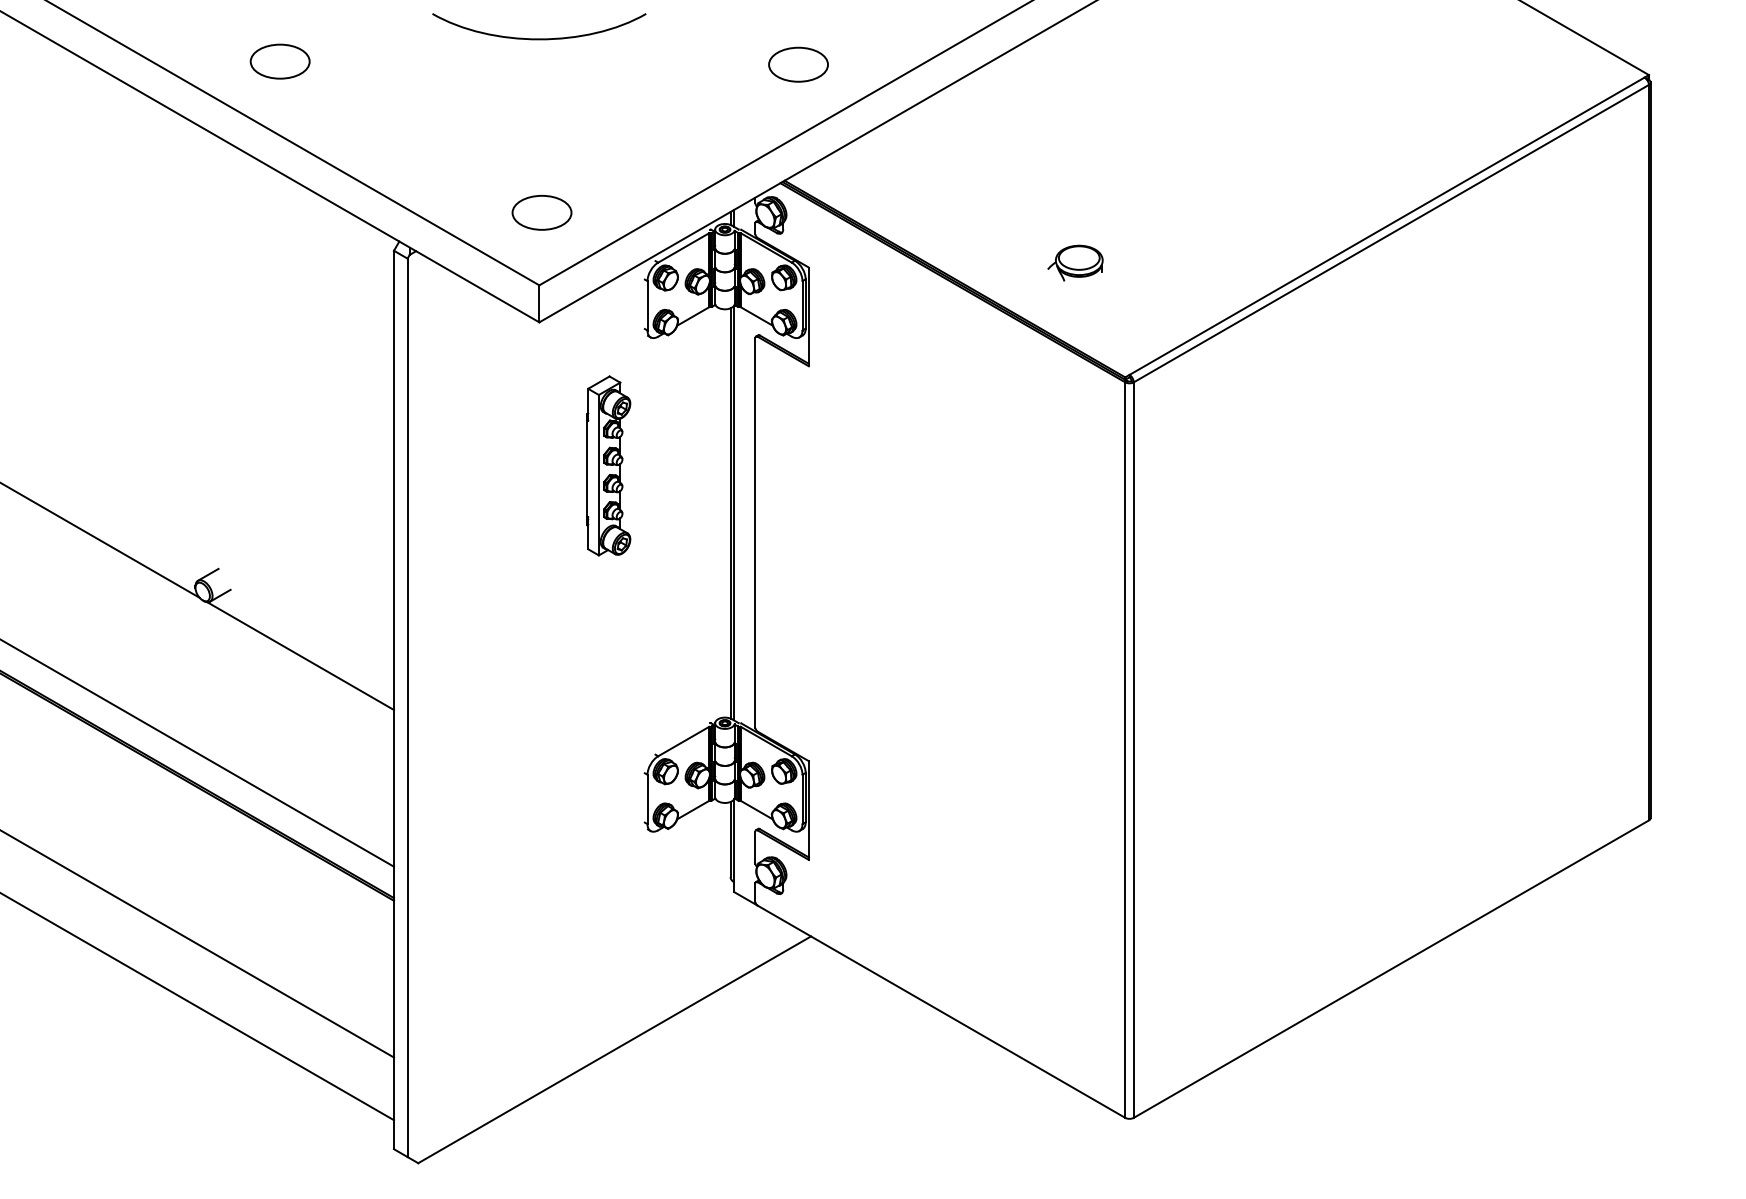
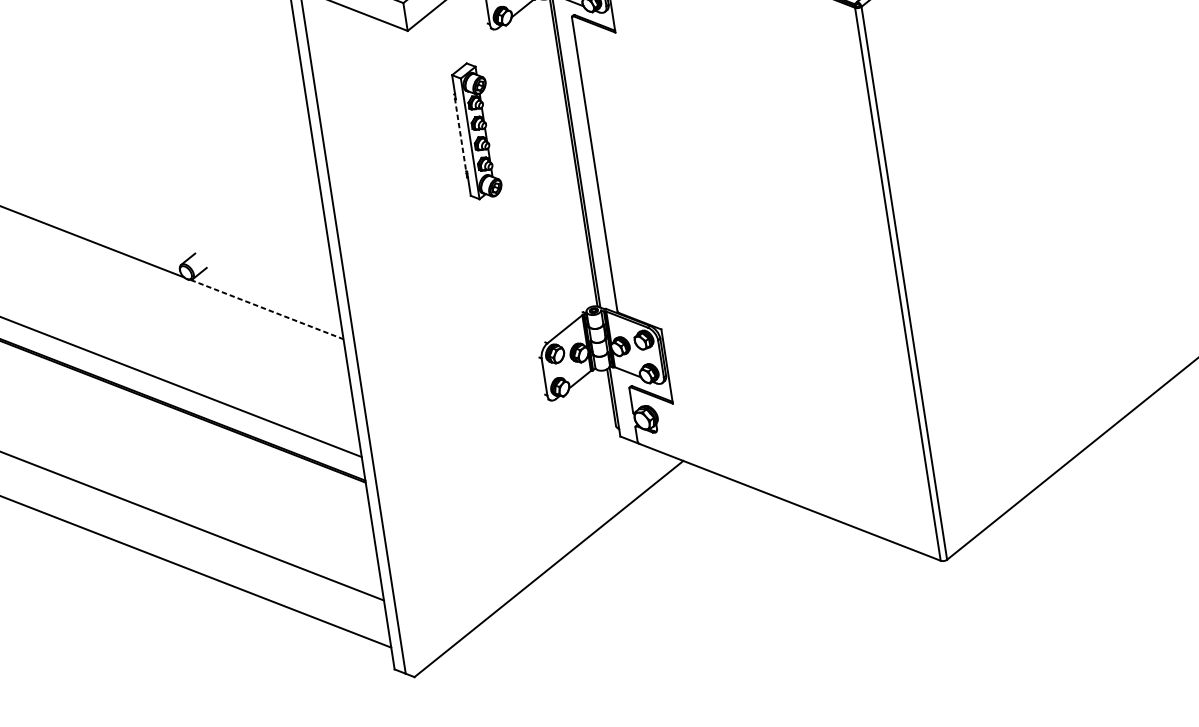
line: (587, 469) -> (460, 135), solid -> dashed
line: (300, 656) -> (267, 309), solid -> dashed

